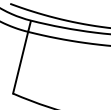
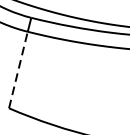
line: (20, 62) -> (18, 69), solid -> dashed

